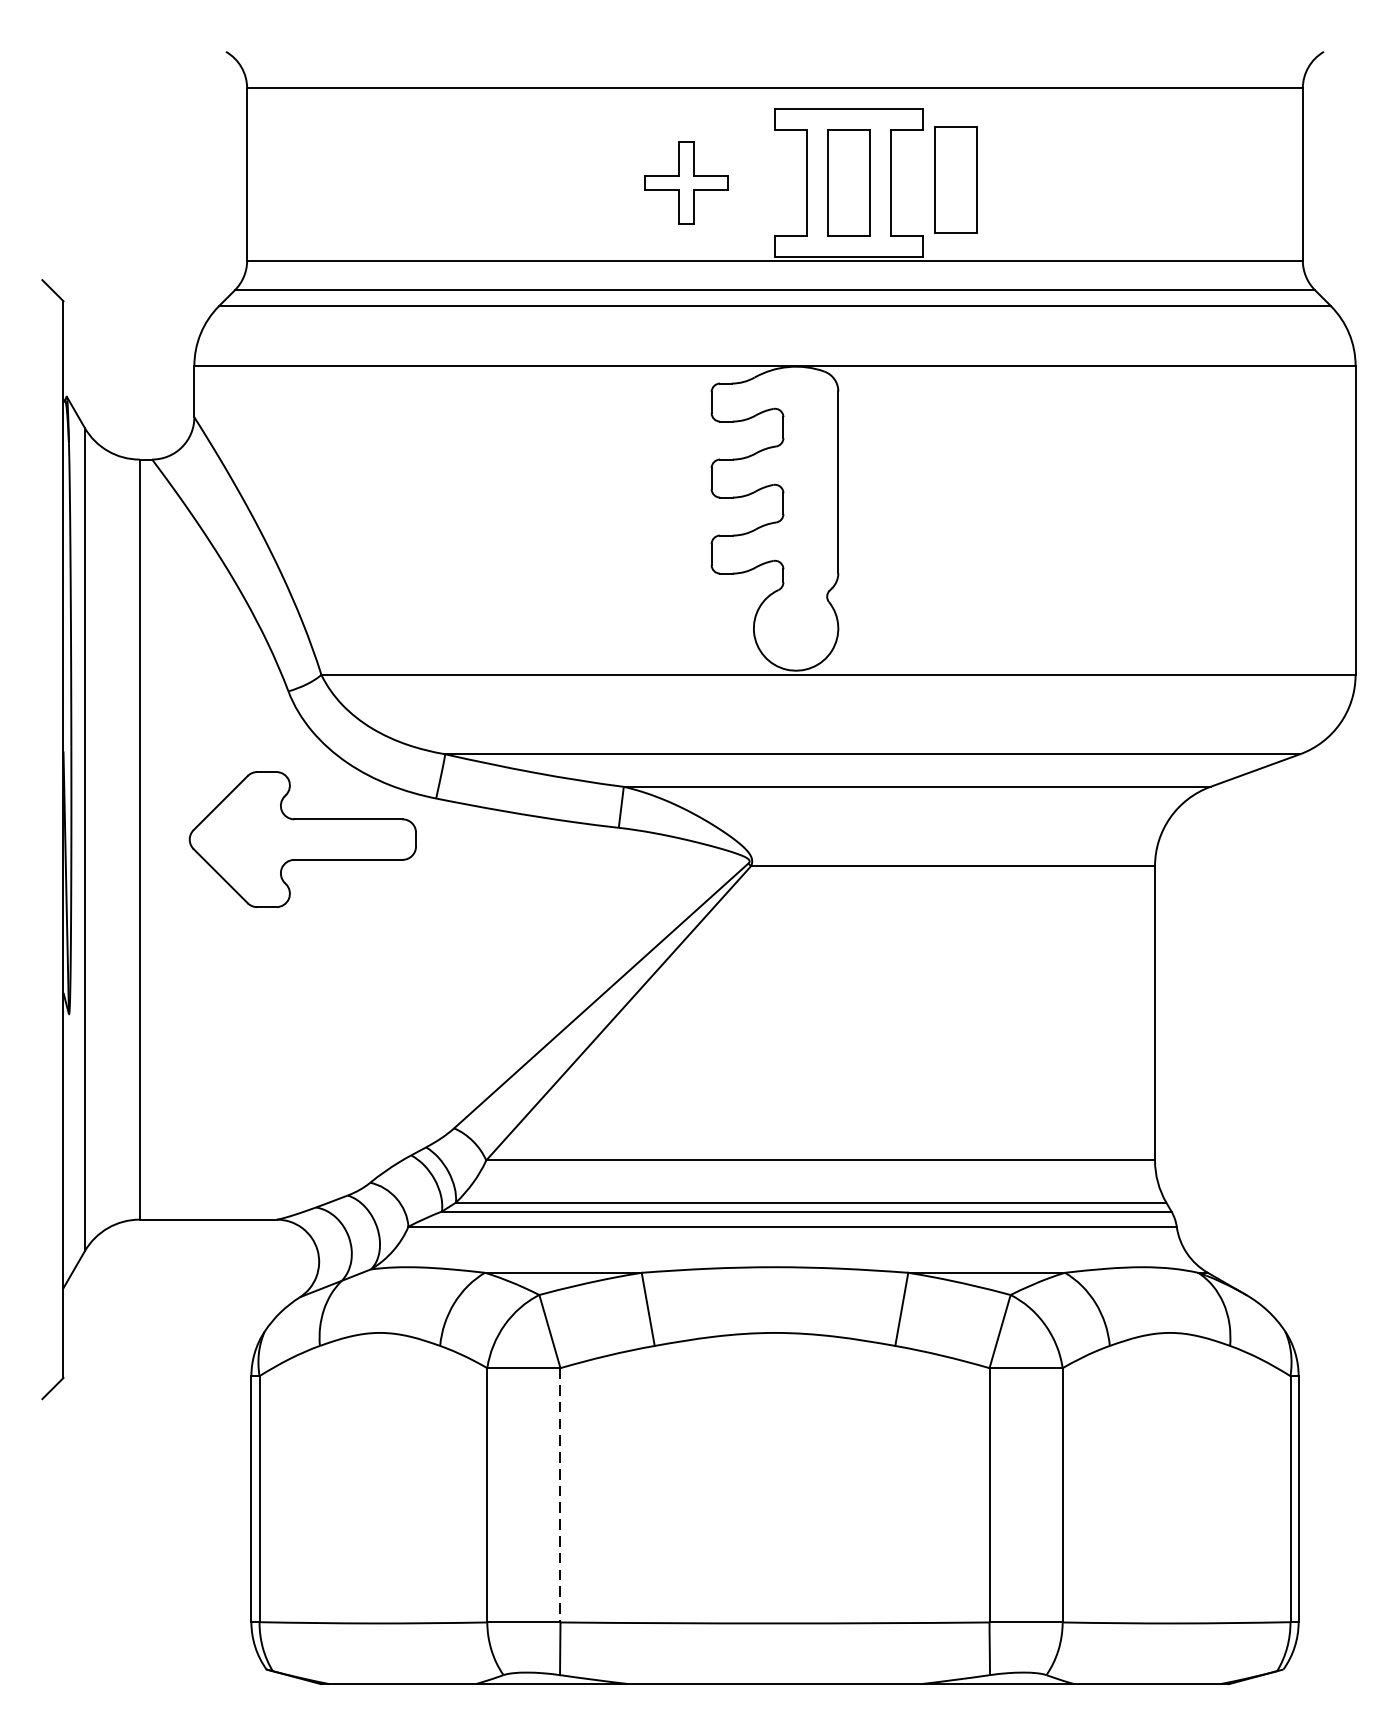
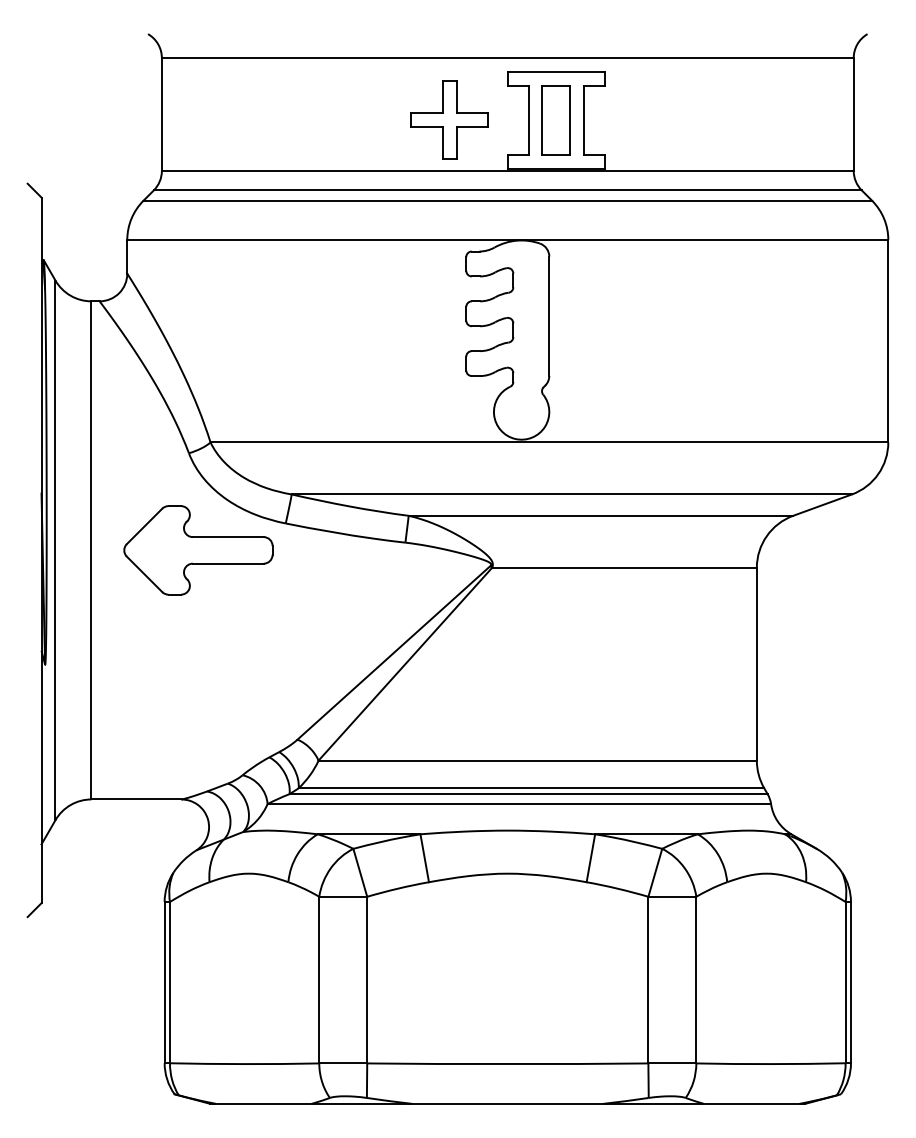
part: (954, 180) -> (625, 118), removed
part: (686, 182) -> (449, 119), size x1.43
line: (560, 1495) -> (367, 980), dashed -> solid

